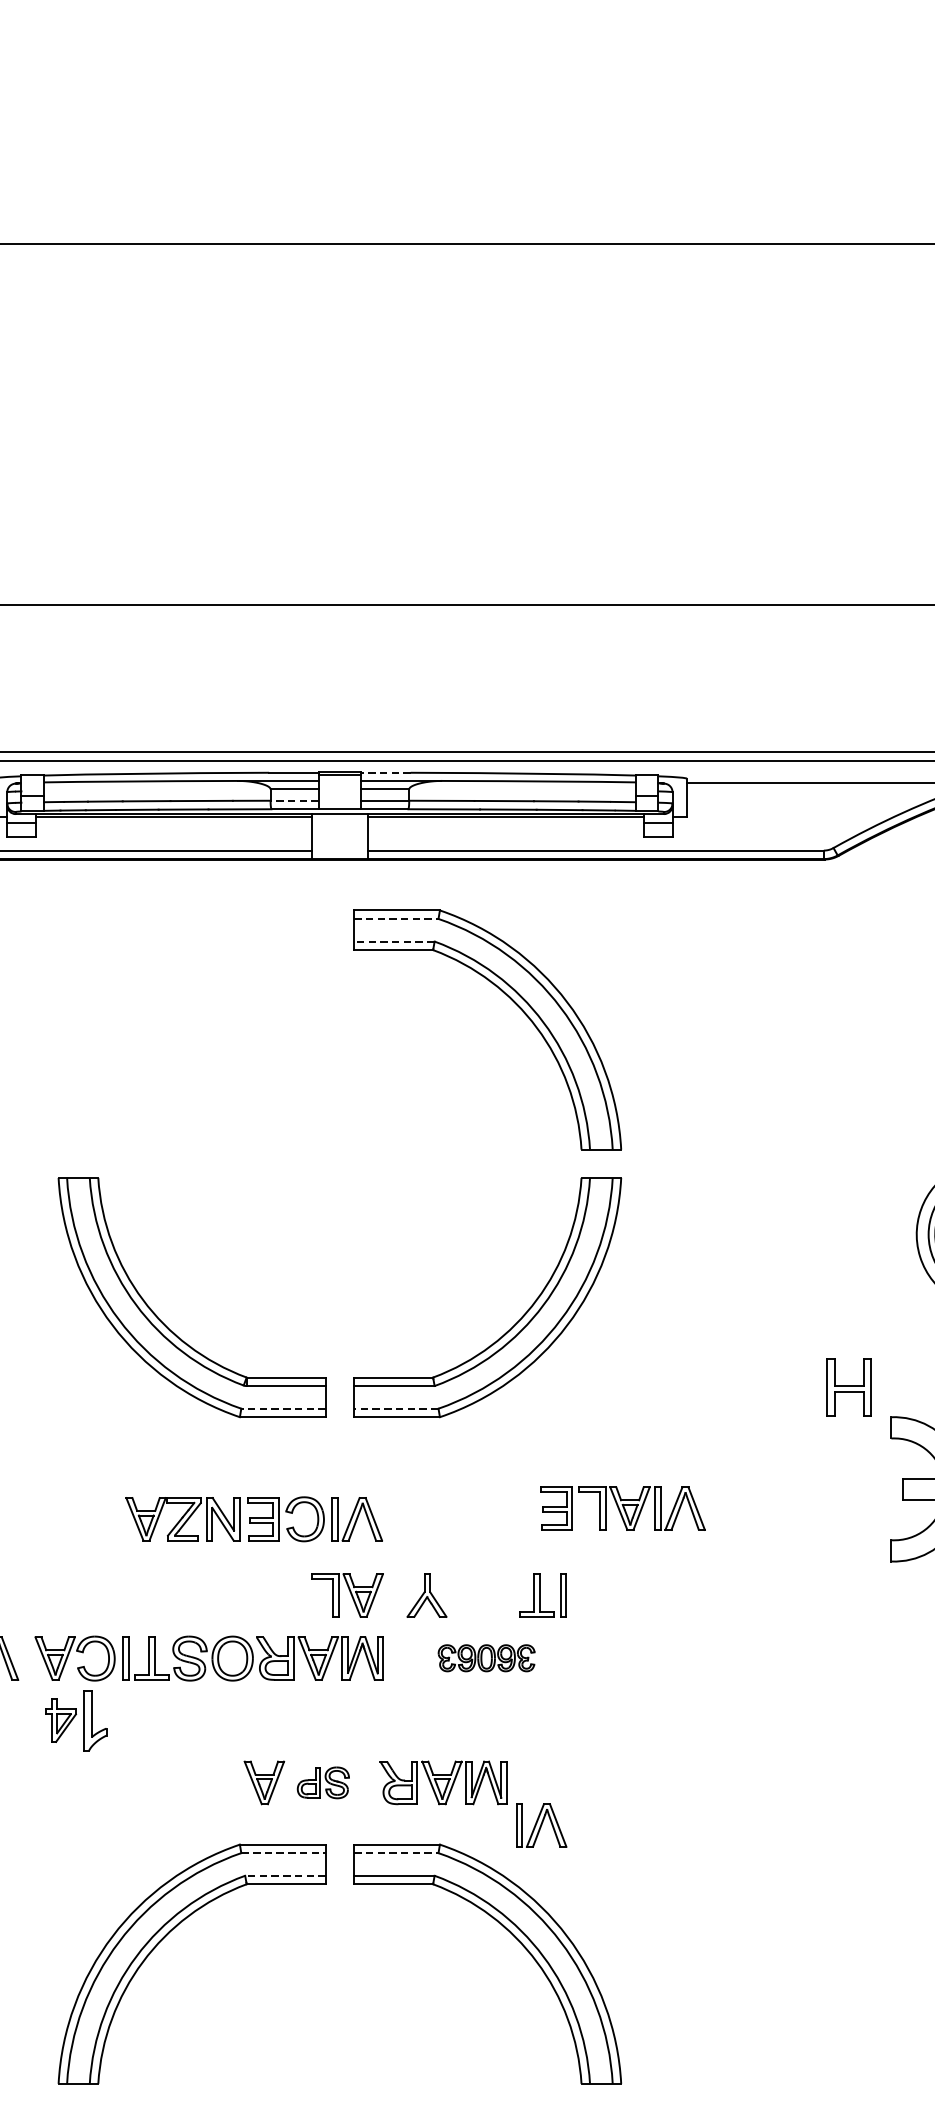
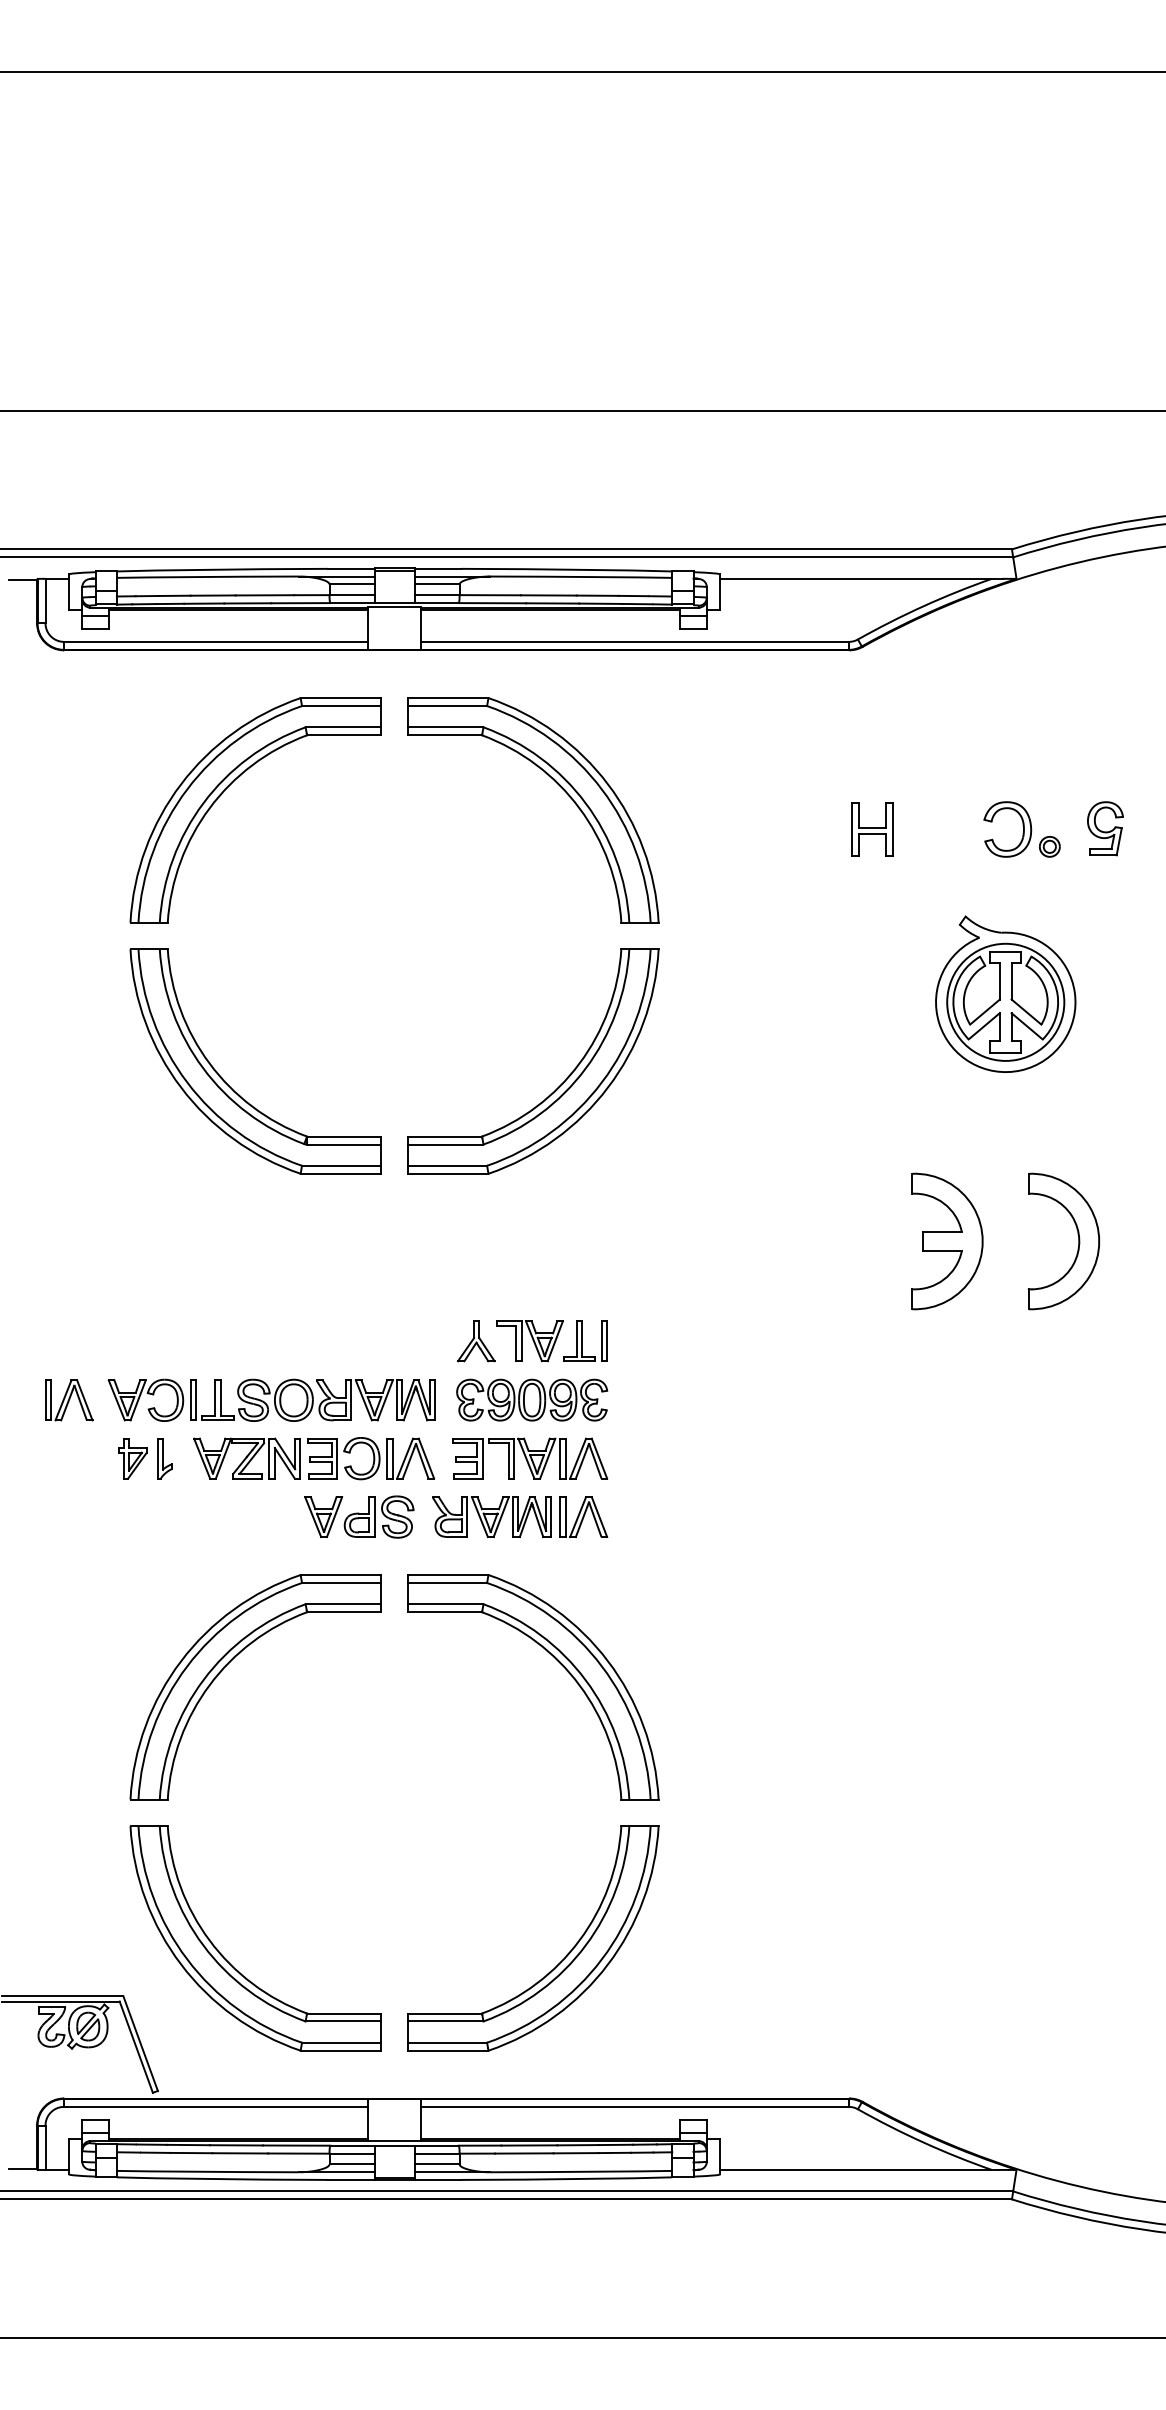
line: (385, 772) -> (437, 568), dashed -> solid
line: (295, 801) -> (352, 595), dashed -> solid
line: (396, 919) -> (447, 706), dashed -> solid
line: (394, 941) -> (445, 727), dashed -> solid
part: (165, 1003) -> (230, 785), added
part: (849, 1387) -> (872, 829), moved
line: (283, 1408) -> (341, 1165), dashed -> solid
line: (396, 1408) -> (447, 1165), dashed -> solid
part: (623, 1508) -> (530, 1458), moved
part: (254, 1519) -> (314, 1458), moved
part: (347, 1595) -> (529, 1341), moved
part: (486, 1657) -> (532, 1399), size x1.67
part: (94, 1720) -> (164, 1458), size x0.71
part: (322, 1782) -> (378, 1516), size x1.43
part: (541, 1825) -> (583, 1517), moved
line: (283, 1853) -> (341, 1583), dashed -> solid
line: (396, 1853) -> (447, 1583), dashed -> solid
line: (285, 1876) -> (343, 1604), dashed -> solid

